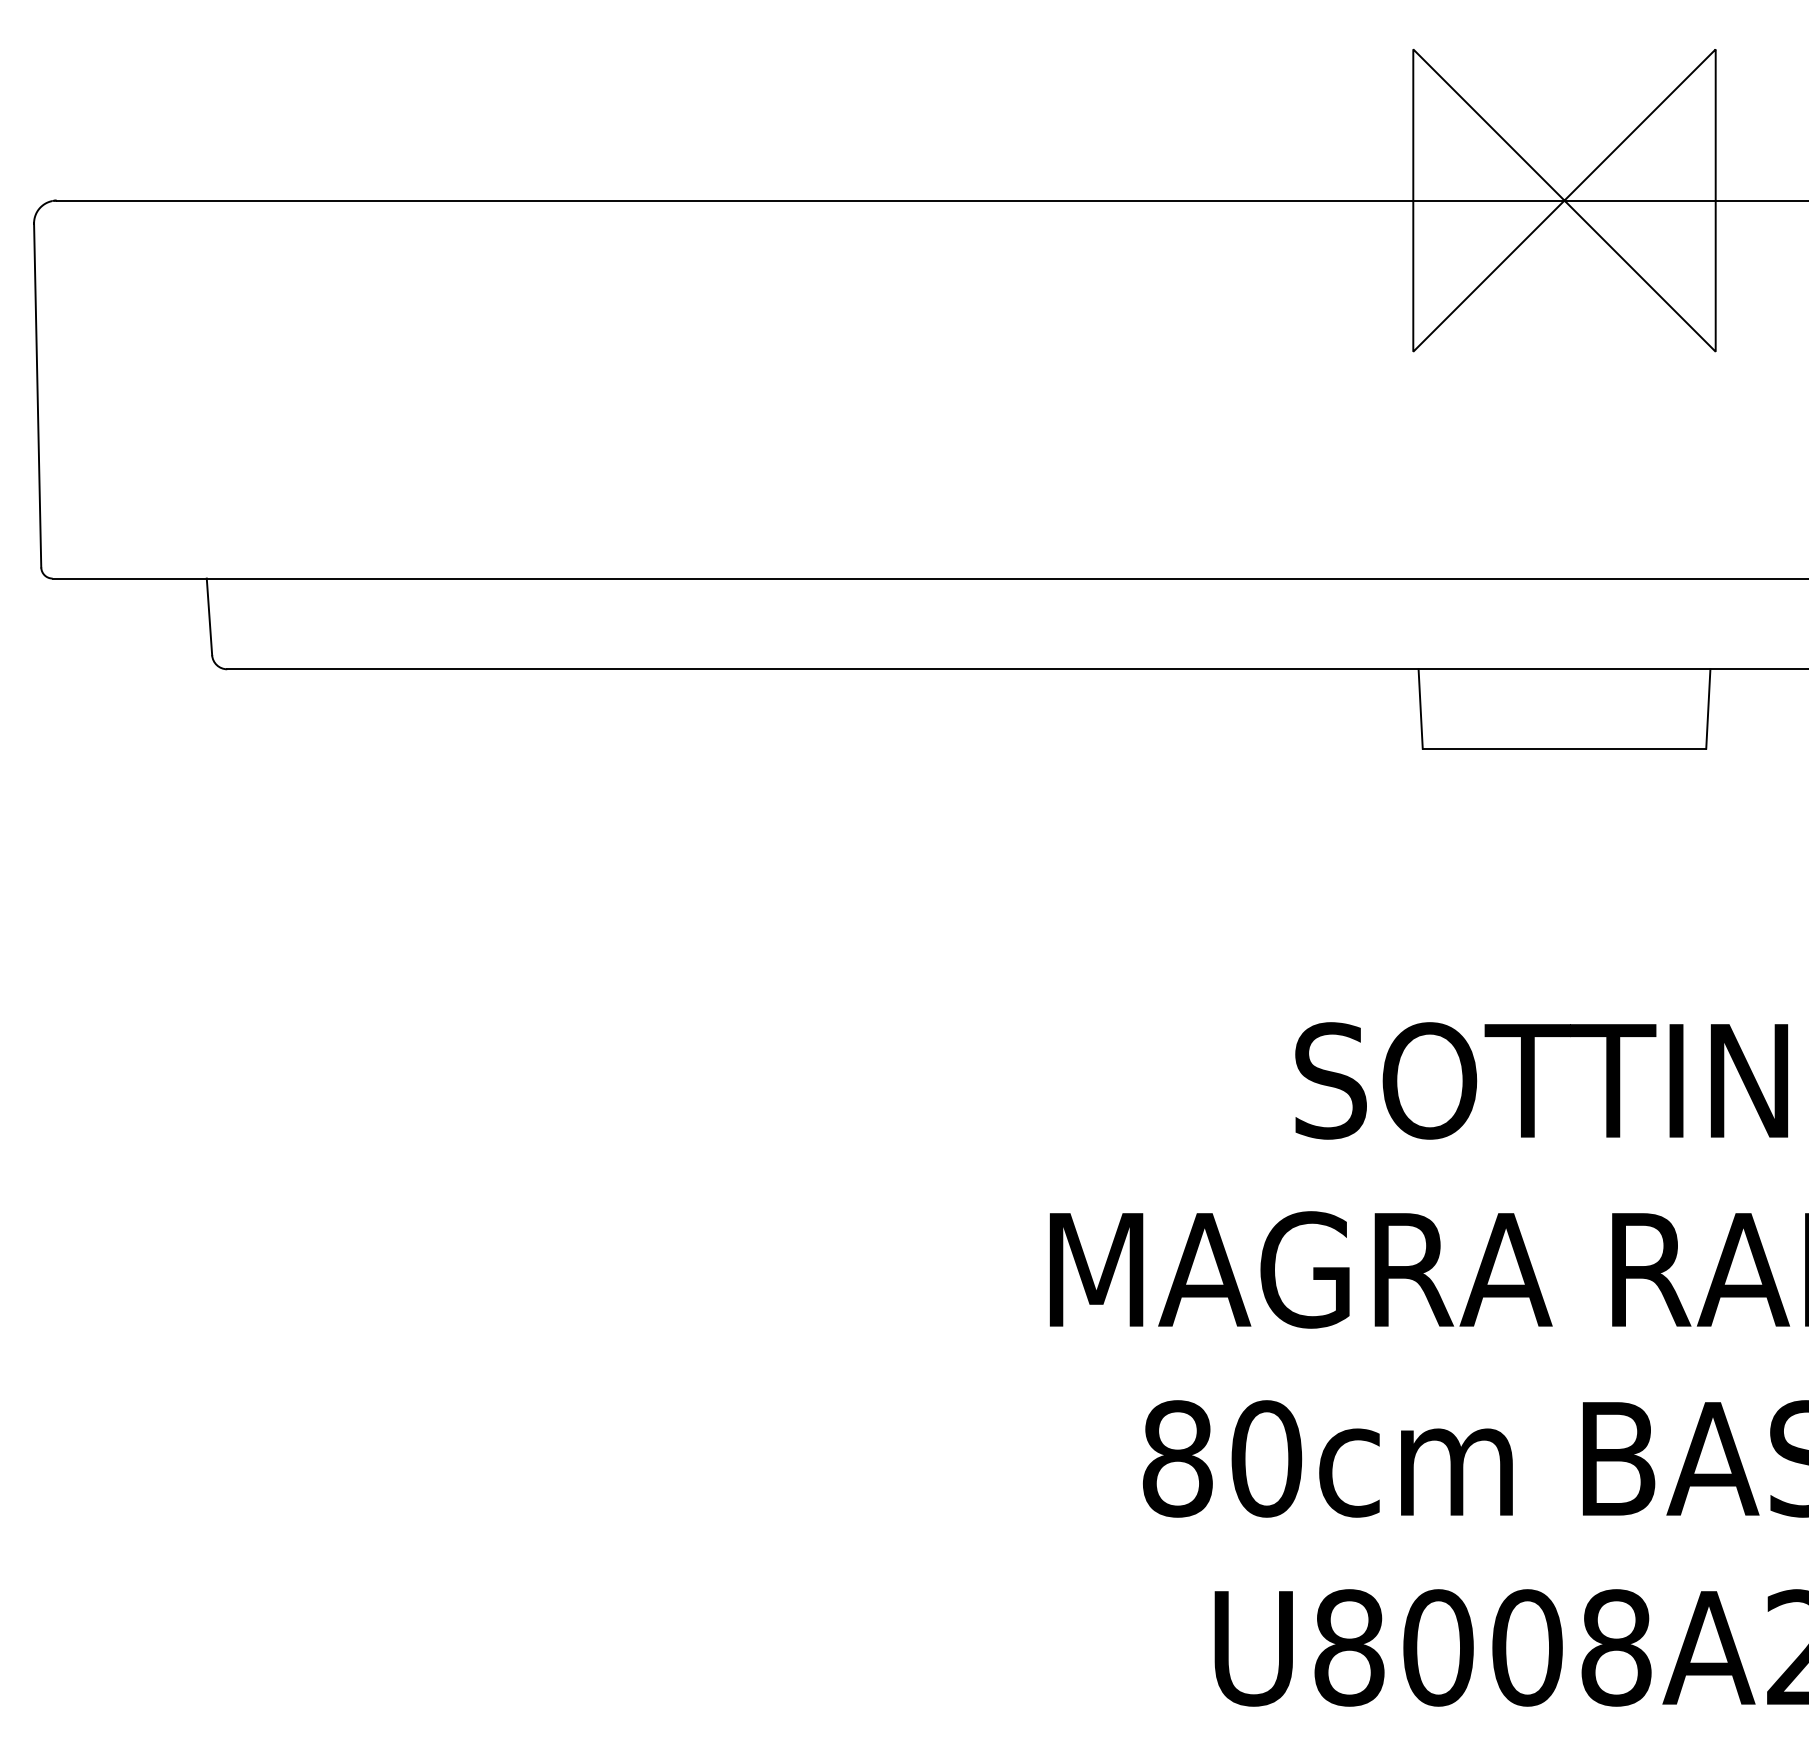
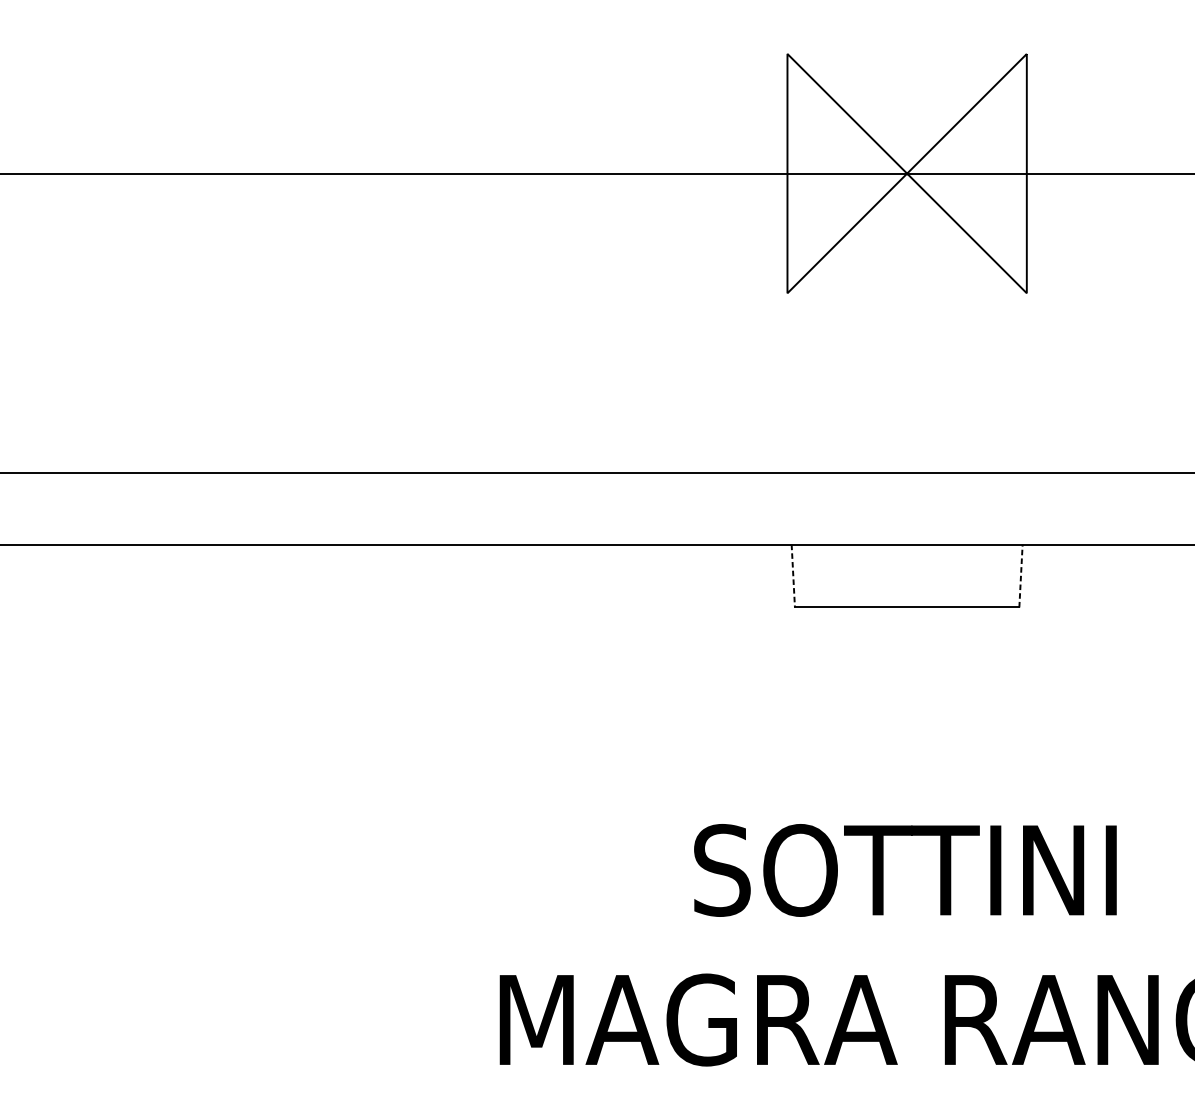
line: (1420, 708) -> (793, 575), solid -> dashed
line: (1708, 708) -> (1021, 575), solid -> dashed

